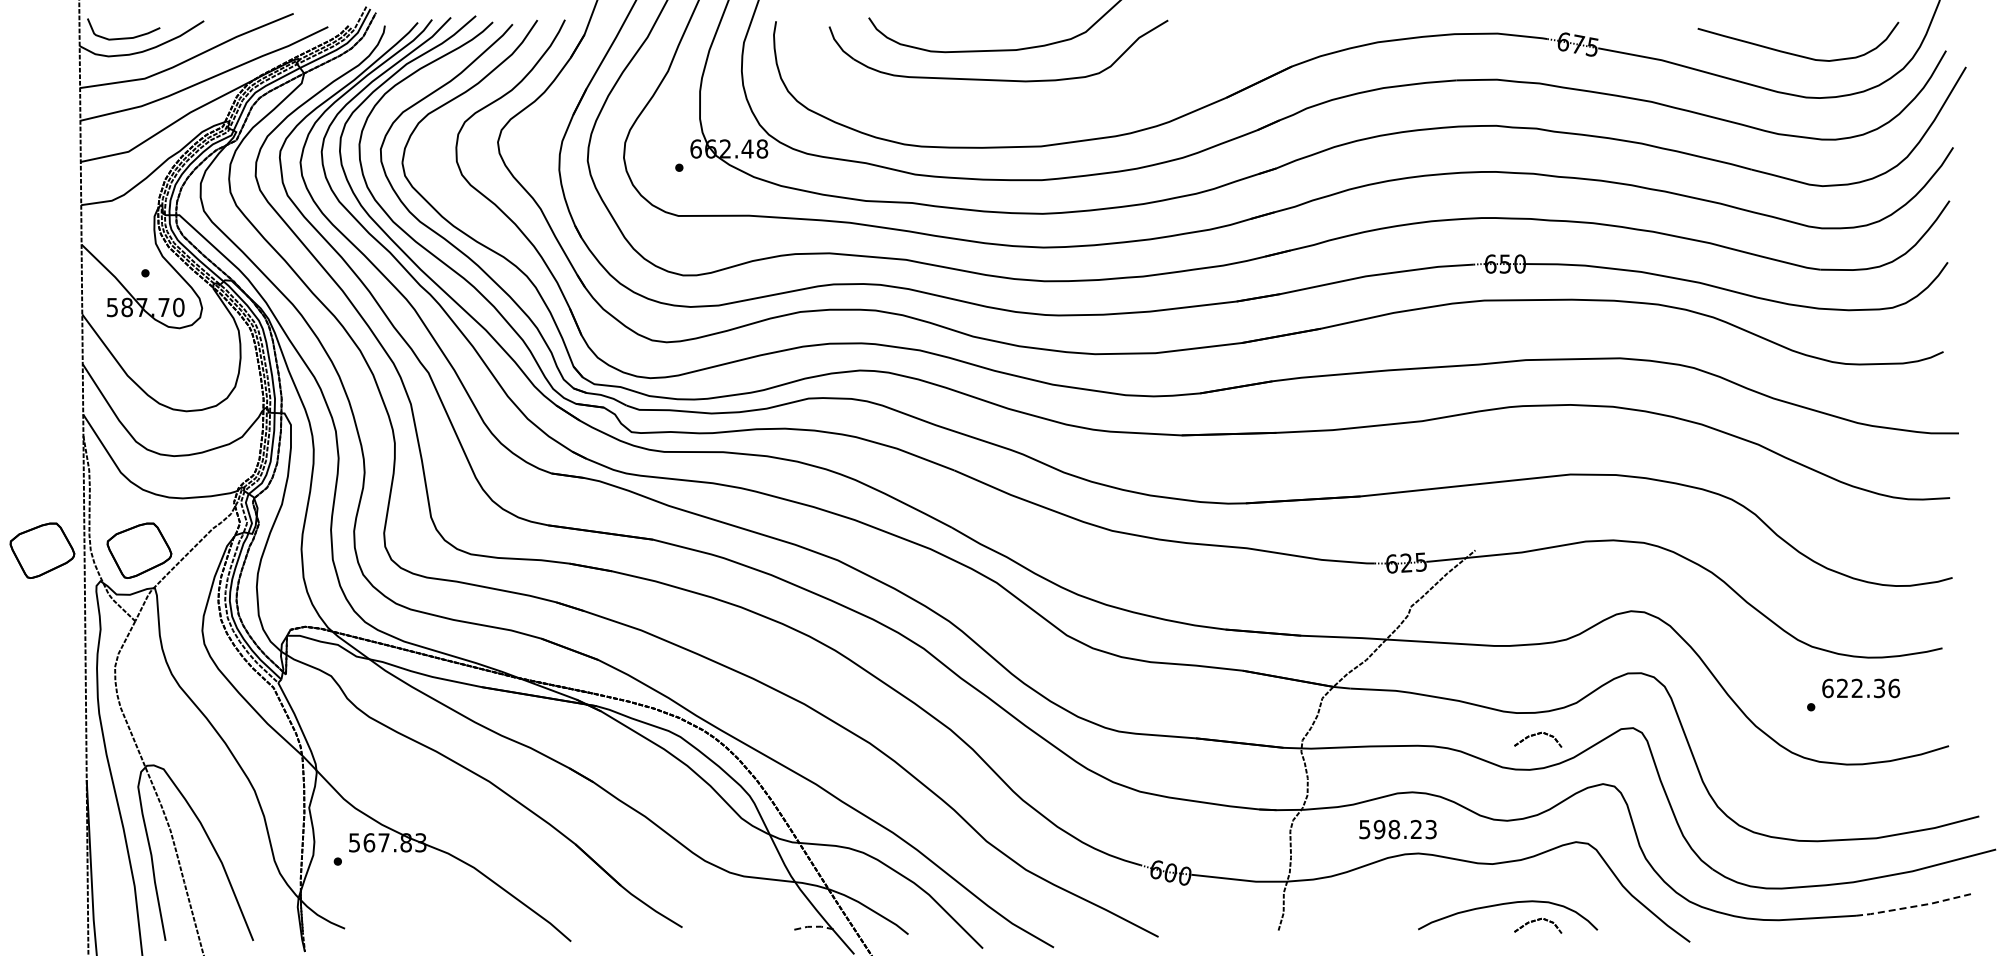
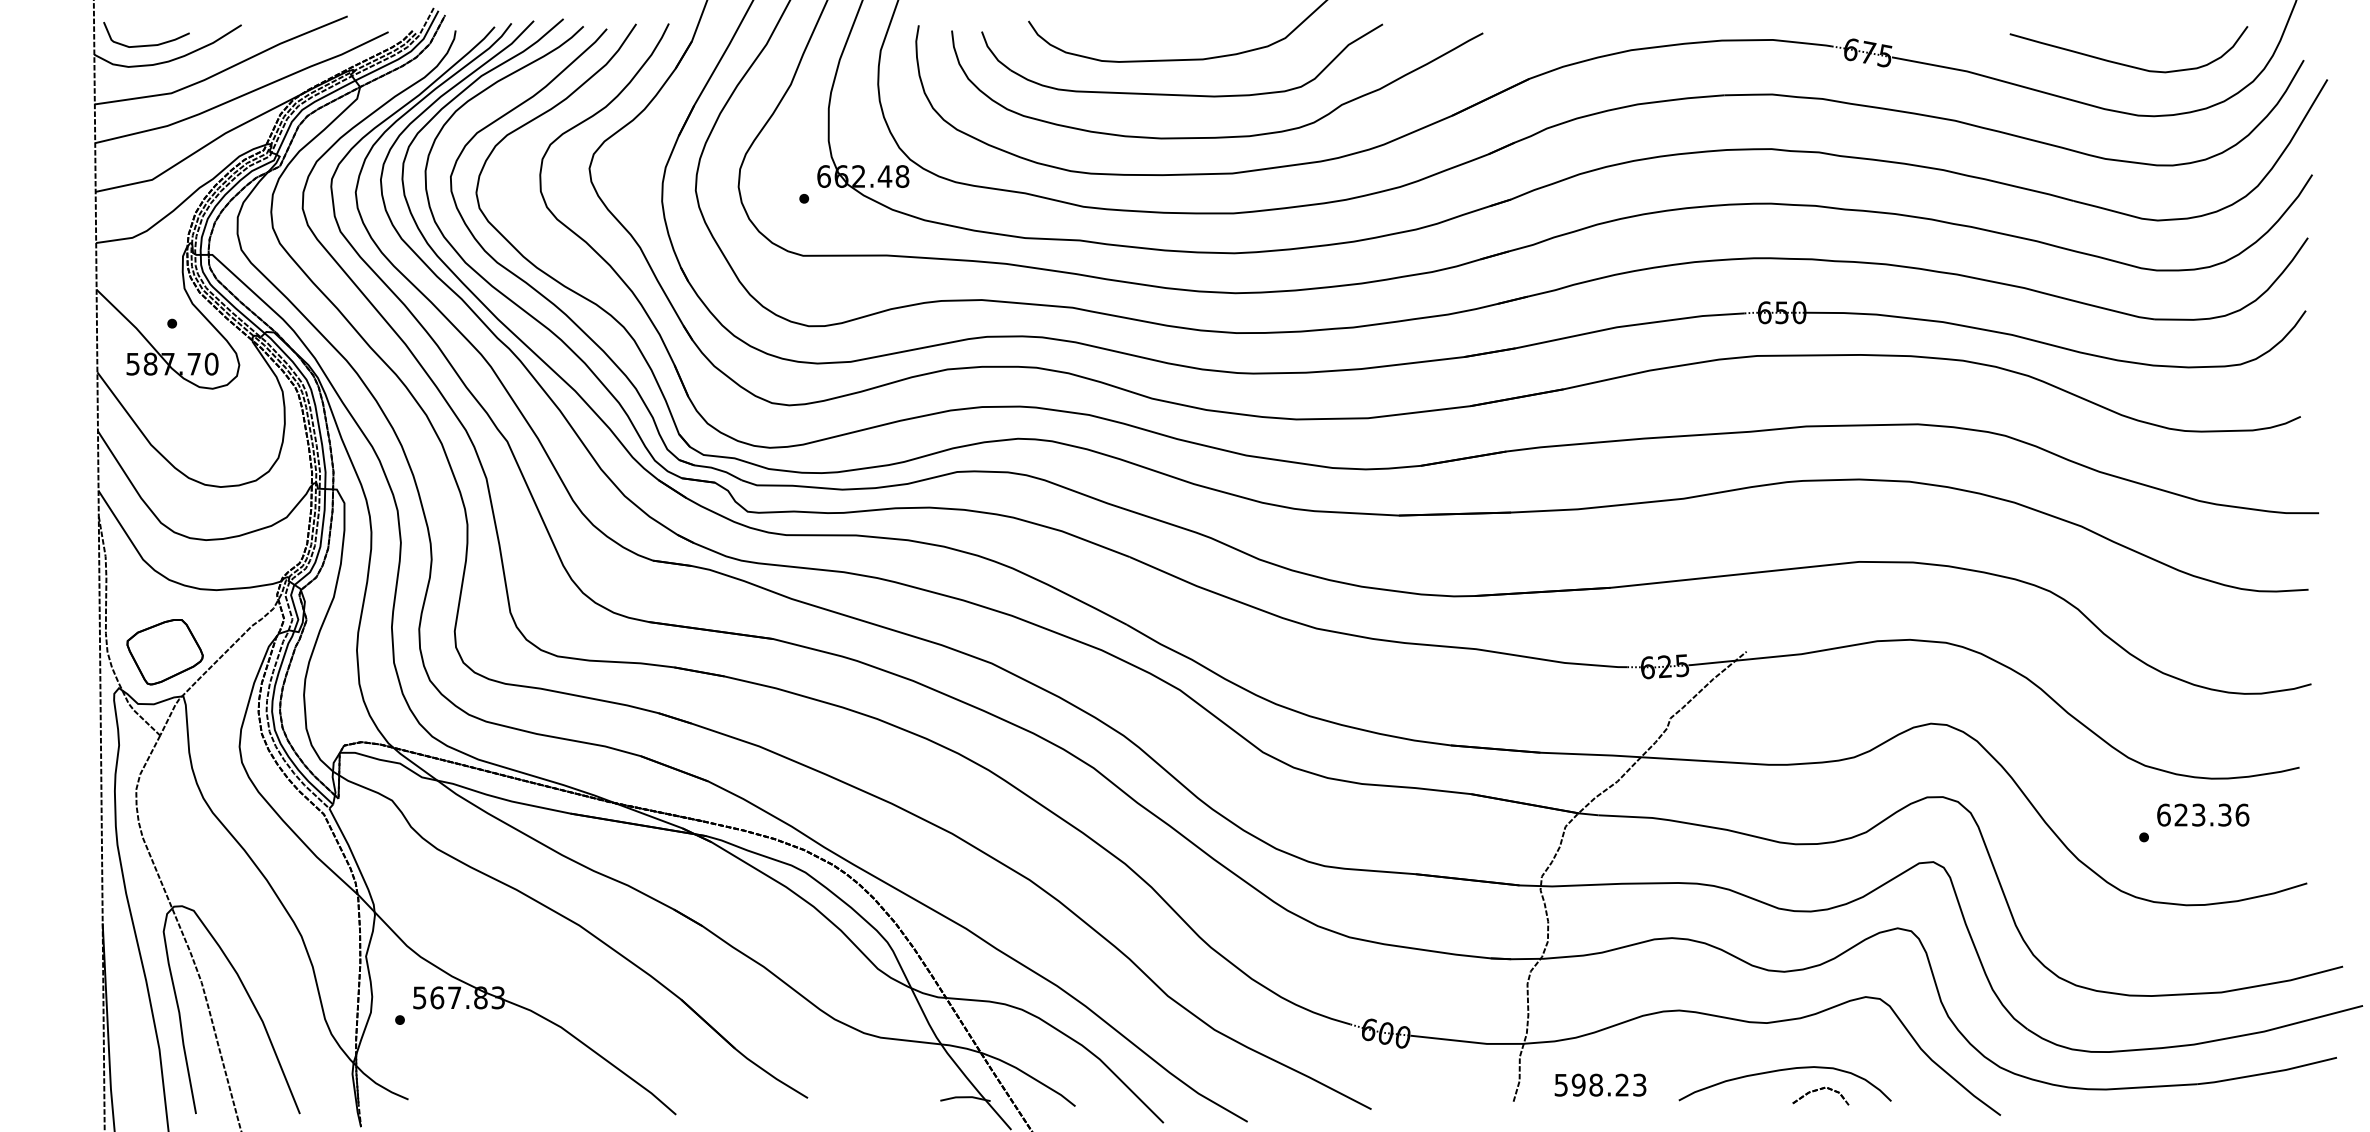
curve: (1036, 114) -> (1227, 135), added
part: (42, 550) -> (50, 651), removed
text: (1856, 688) -> (2197, 815), 622.36 -> 623.36
part: (1538, 739) -> (1821, 875), removed
text: (1397, 829) -> (1599, 1085), moved
line: (1915, 906) -> (2267, 1073), dashed -> solid
line: (815, 926) -> (965, 1096), dashed -> solid

